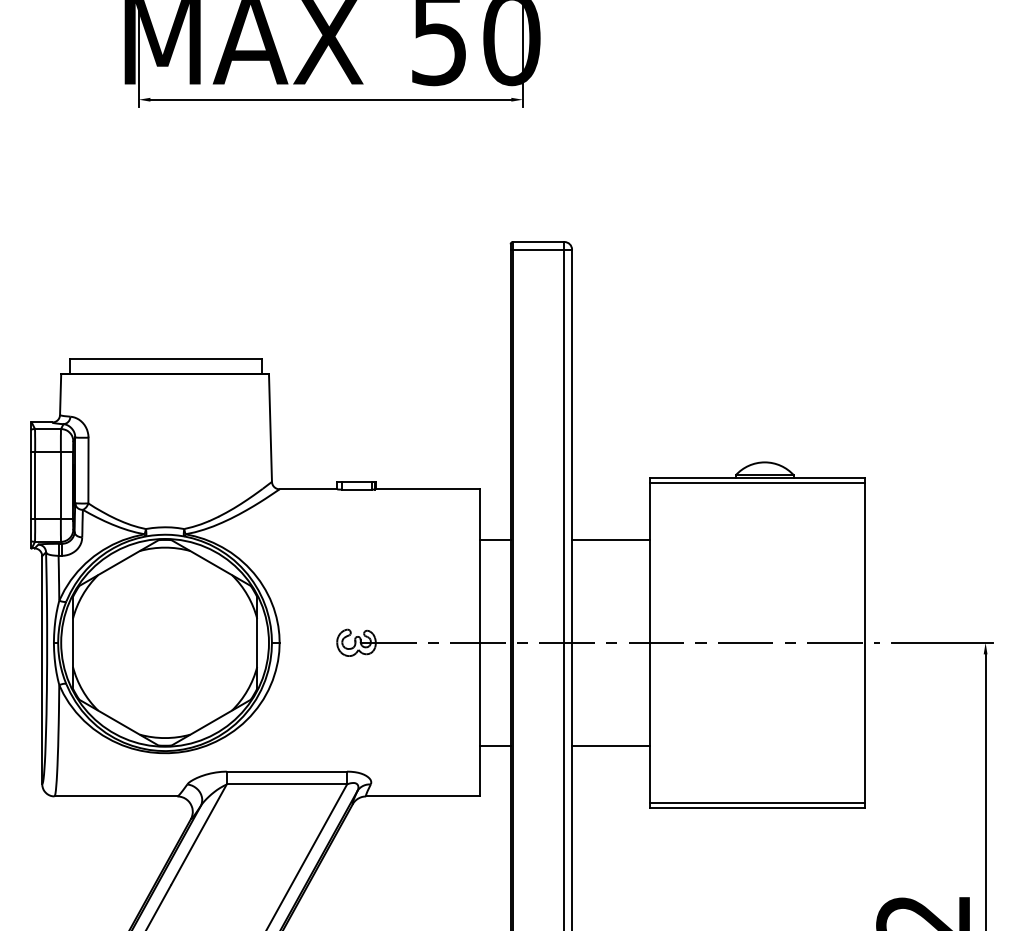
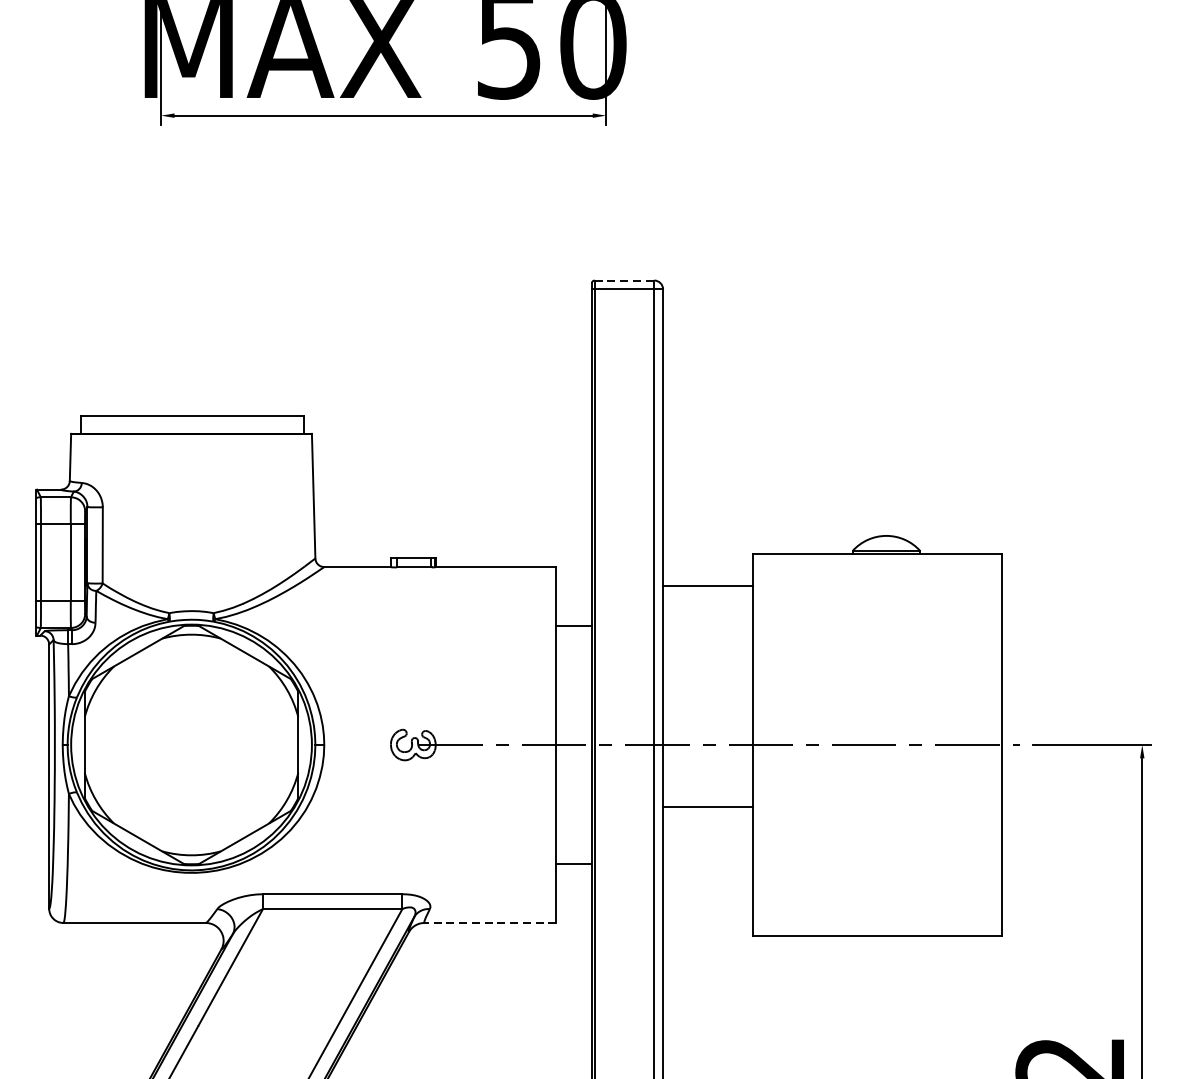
line: (538, 242) -> (624, 281), solid -> dashed
line: (756, 483) -> (876, 560), removed
line: (610, 539) -> (707, 585), moved
line: (610, 745) -> (707, 807), moved
line: (423, 796) -> (490, 923), solid -> dashed
line: (756, 802) -> (876, 929), removed

